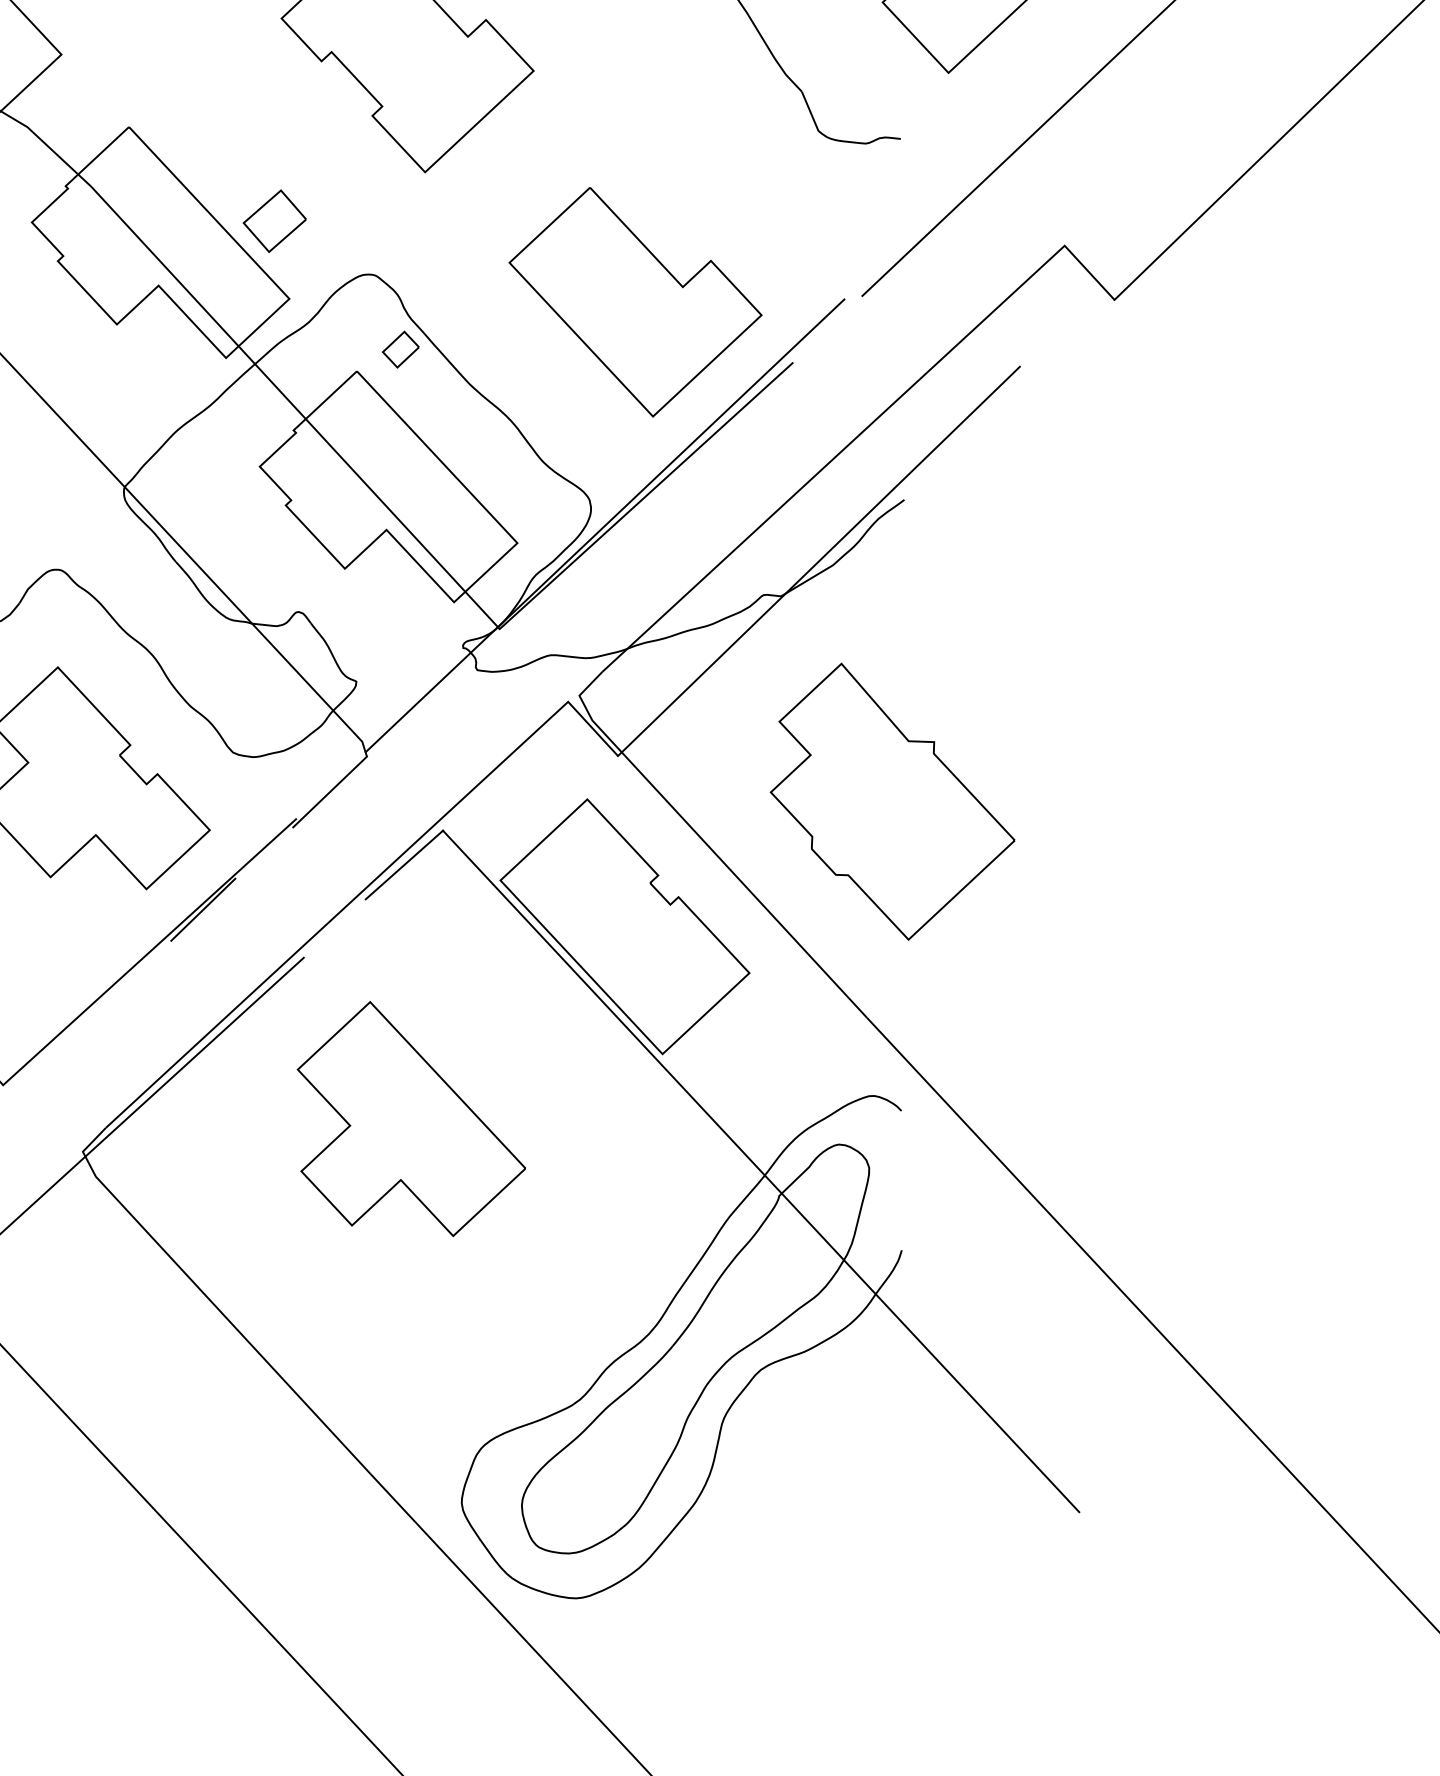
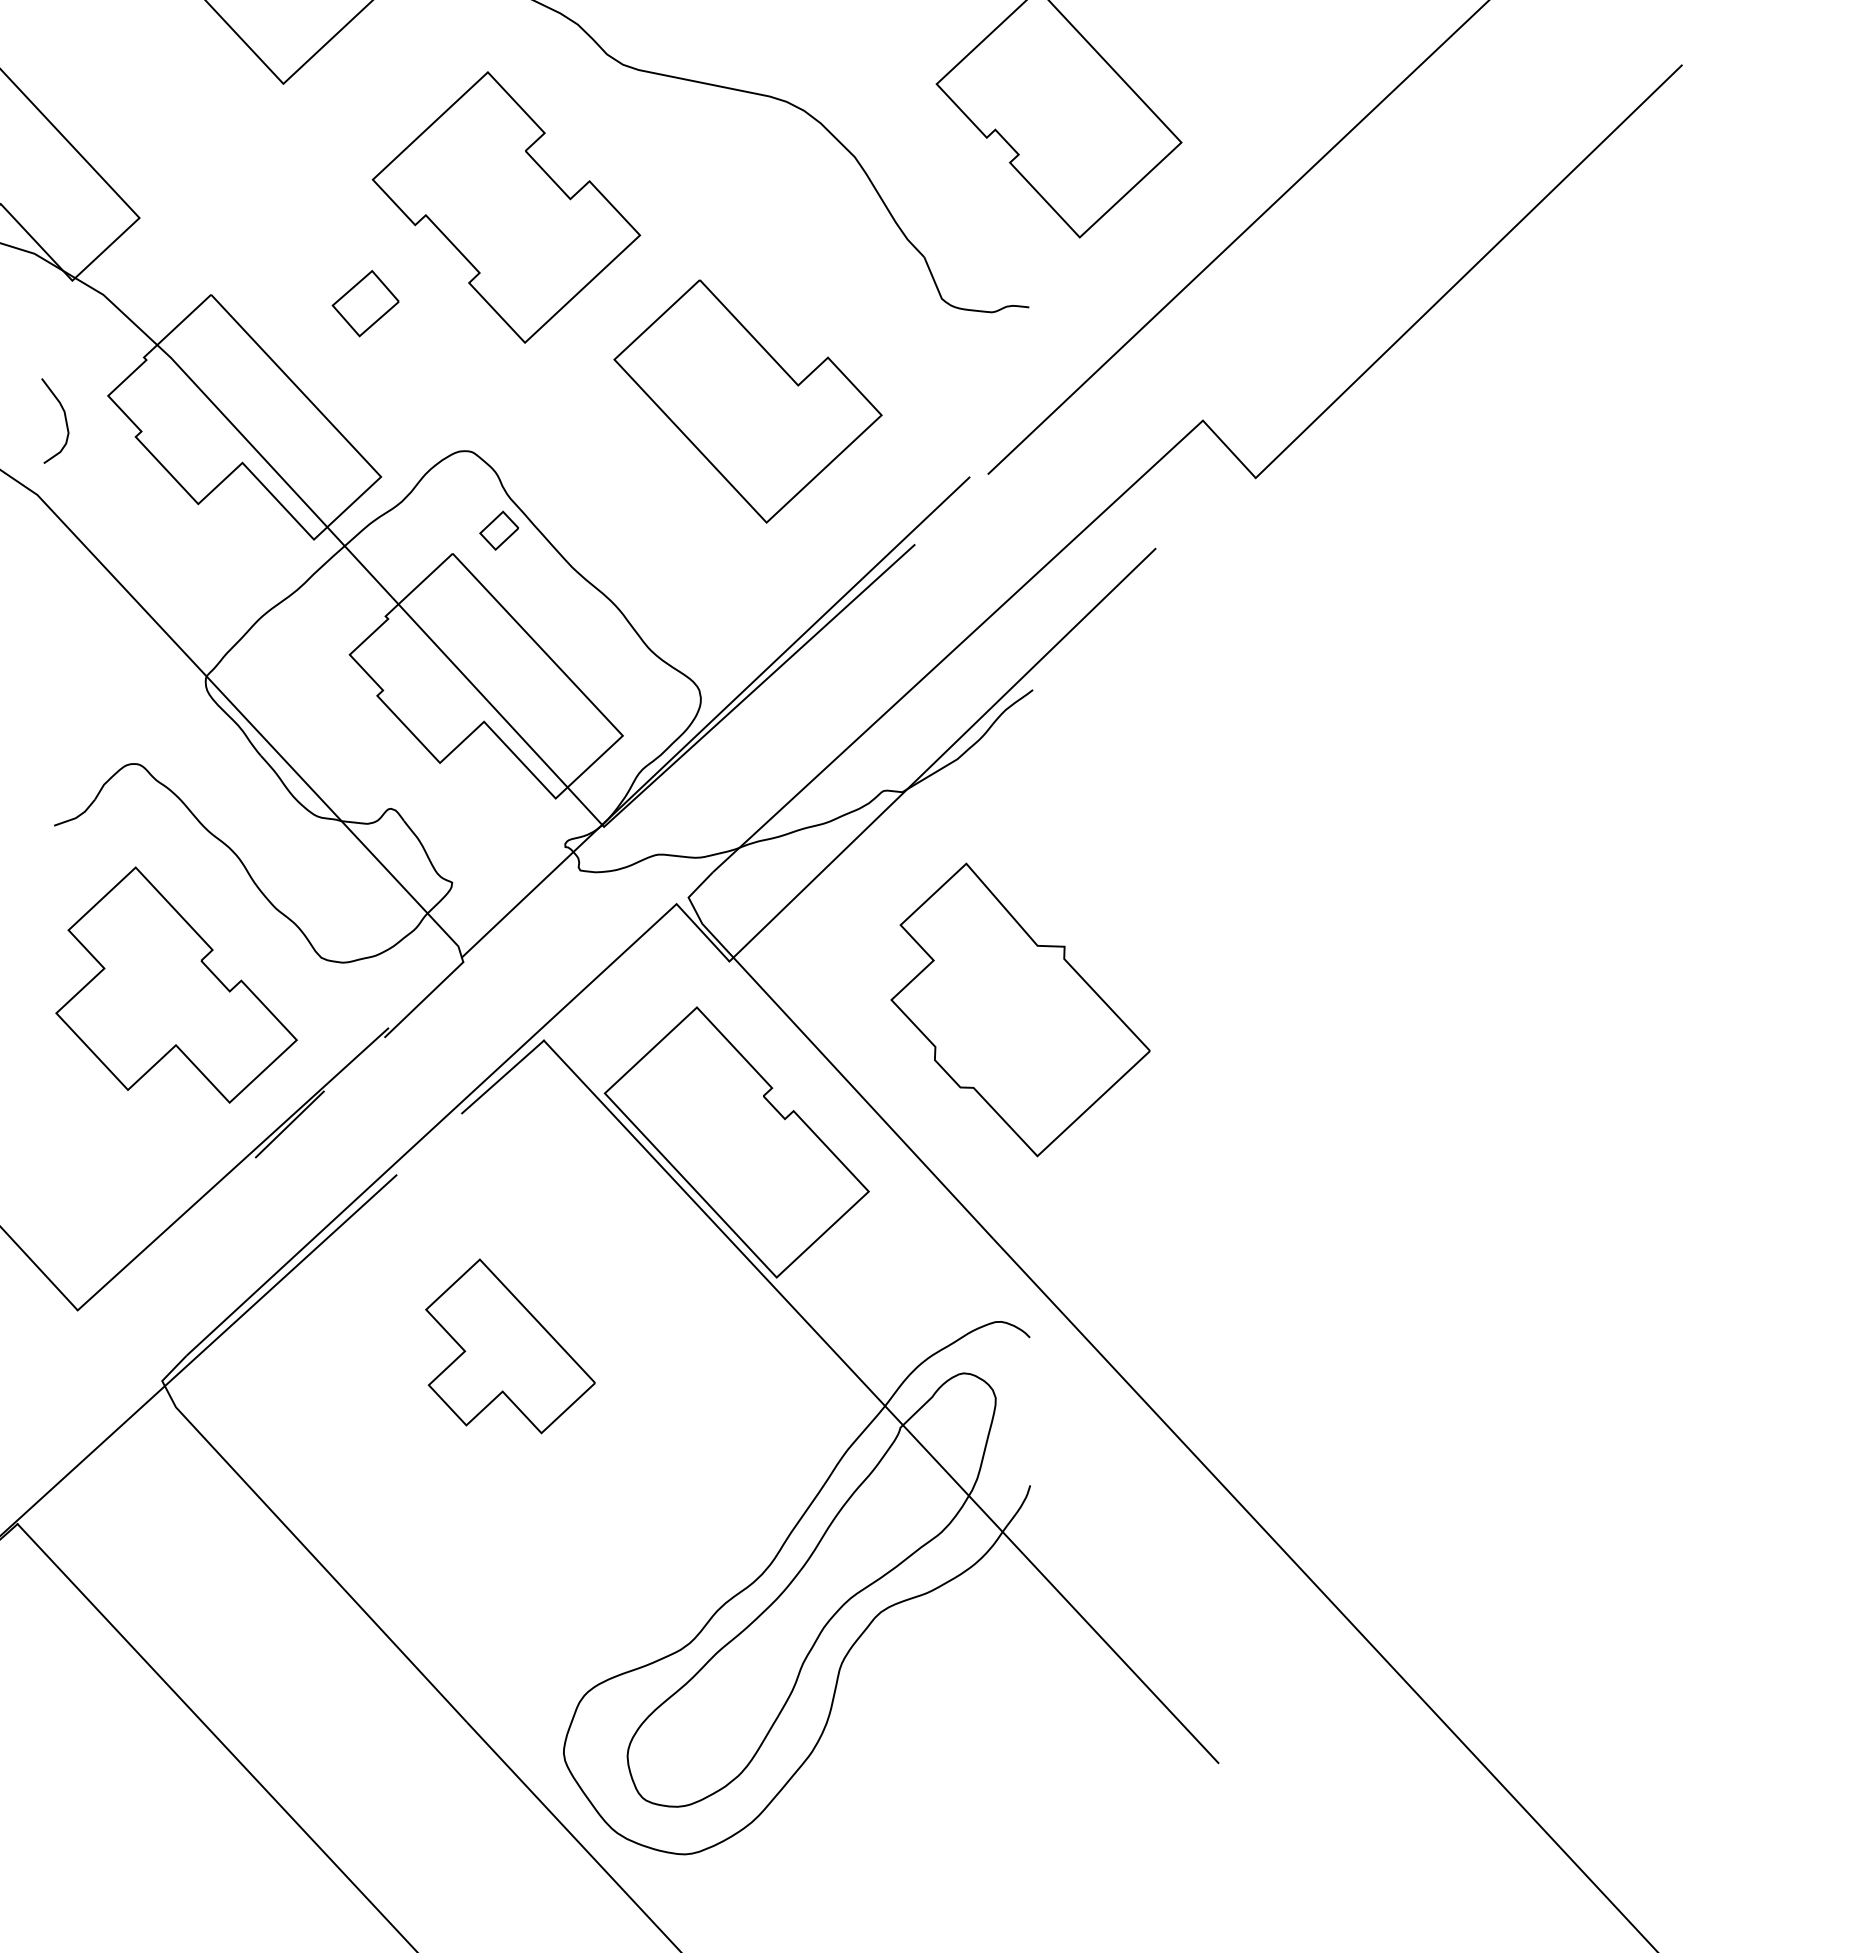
part: (274, 221) -> (365, 303), moved
part: (635, 302) -> (747, 401), moved
part: (411, 1119) -> (510, 1346), size x0.7

